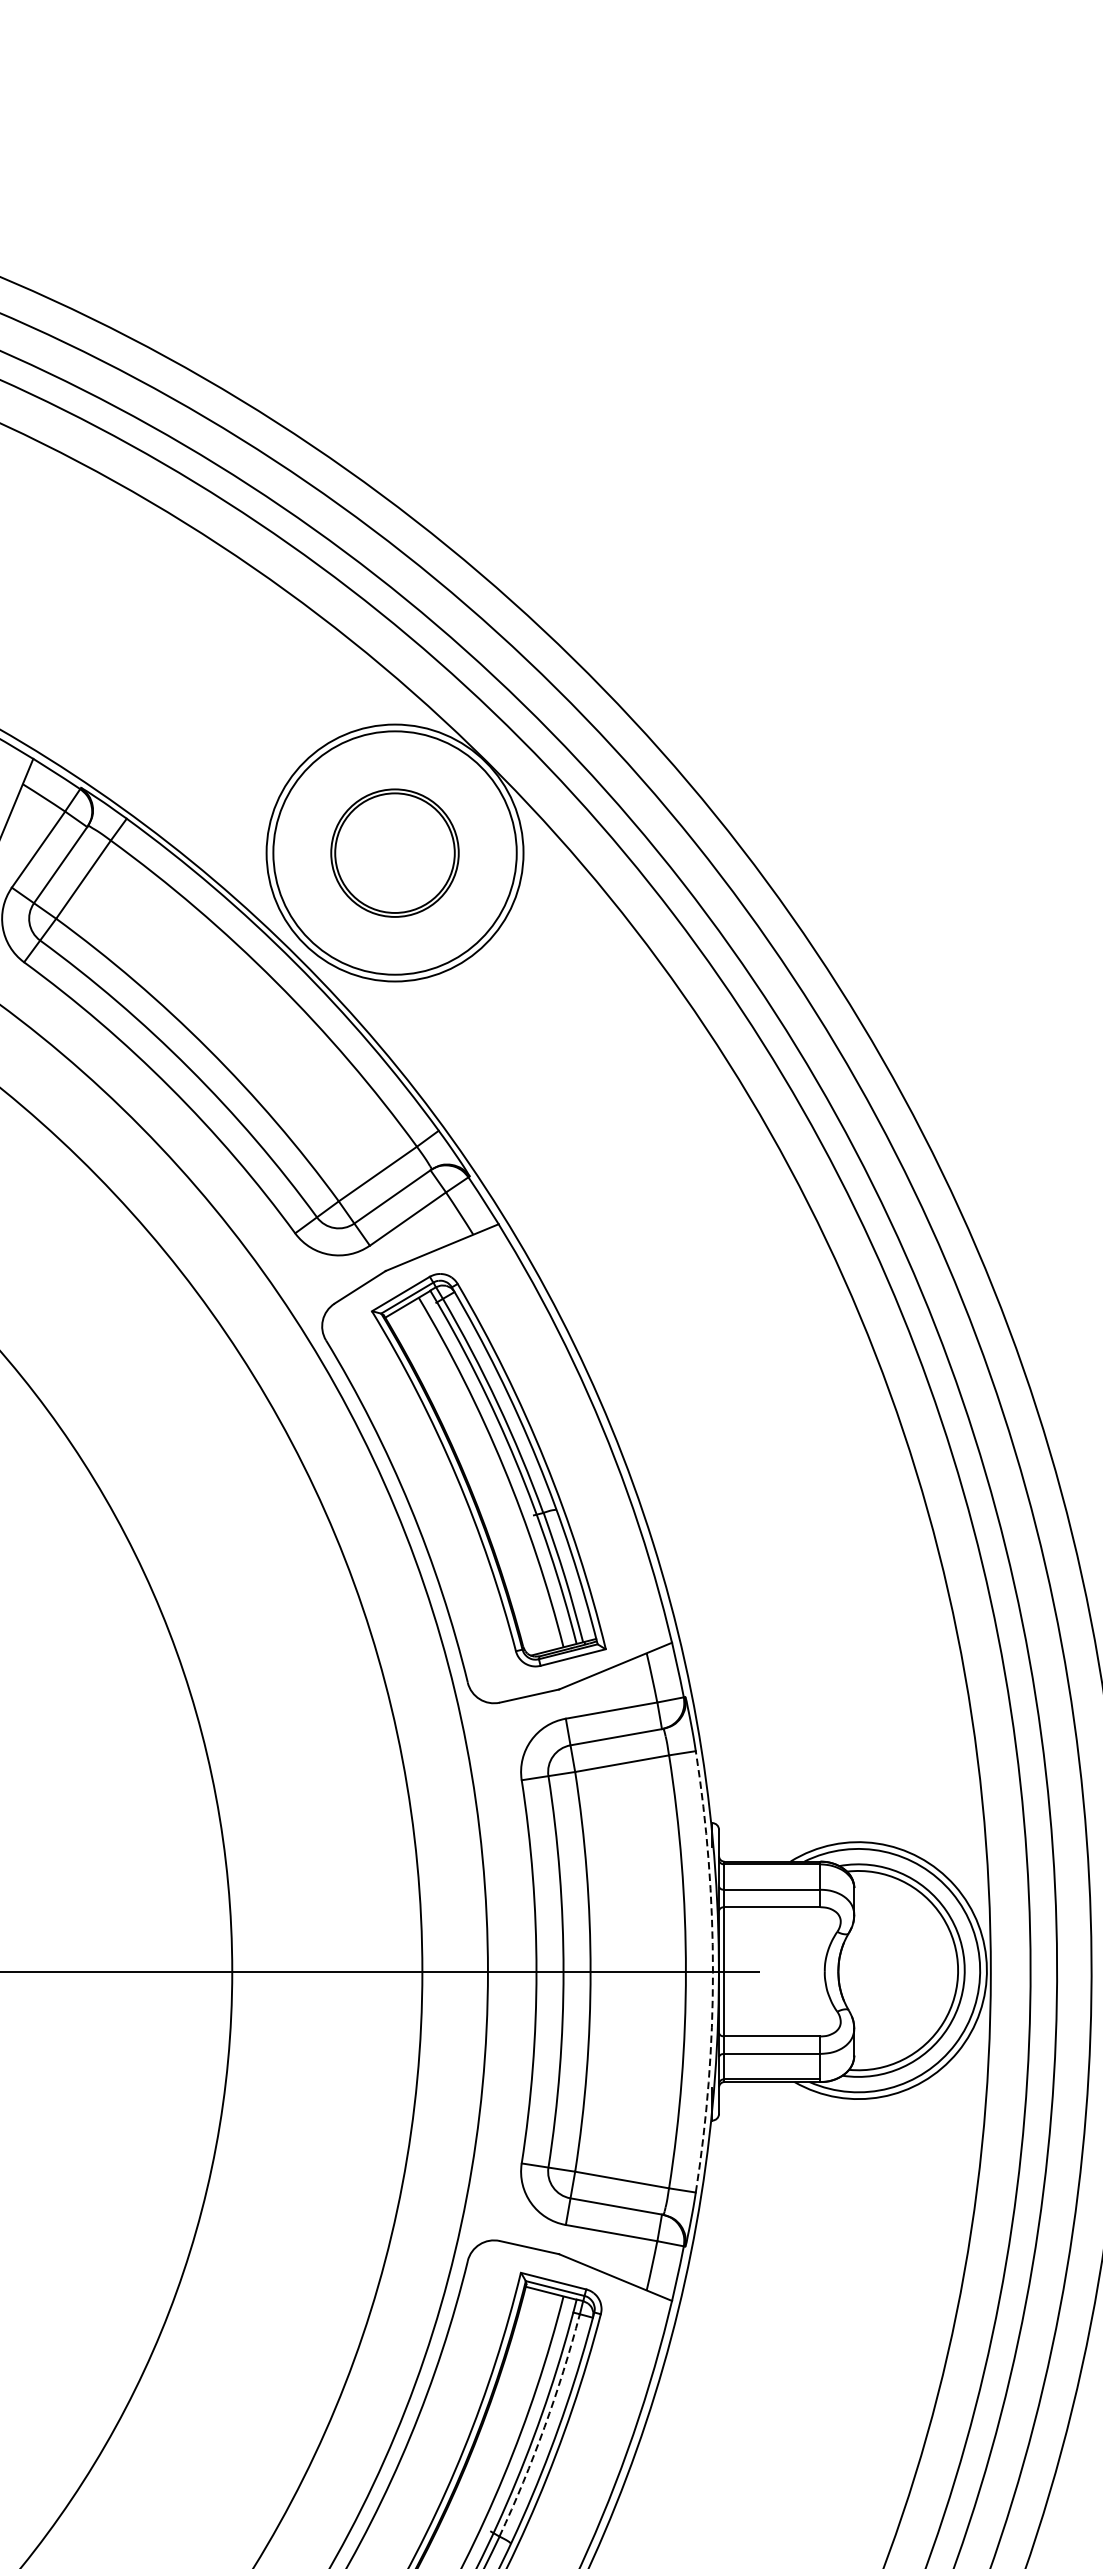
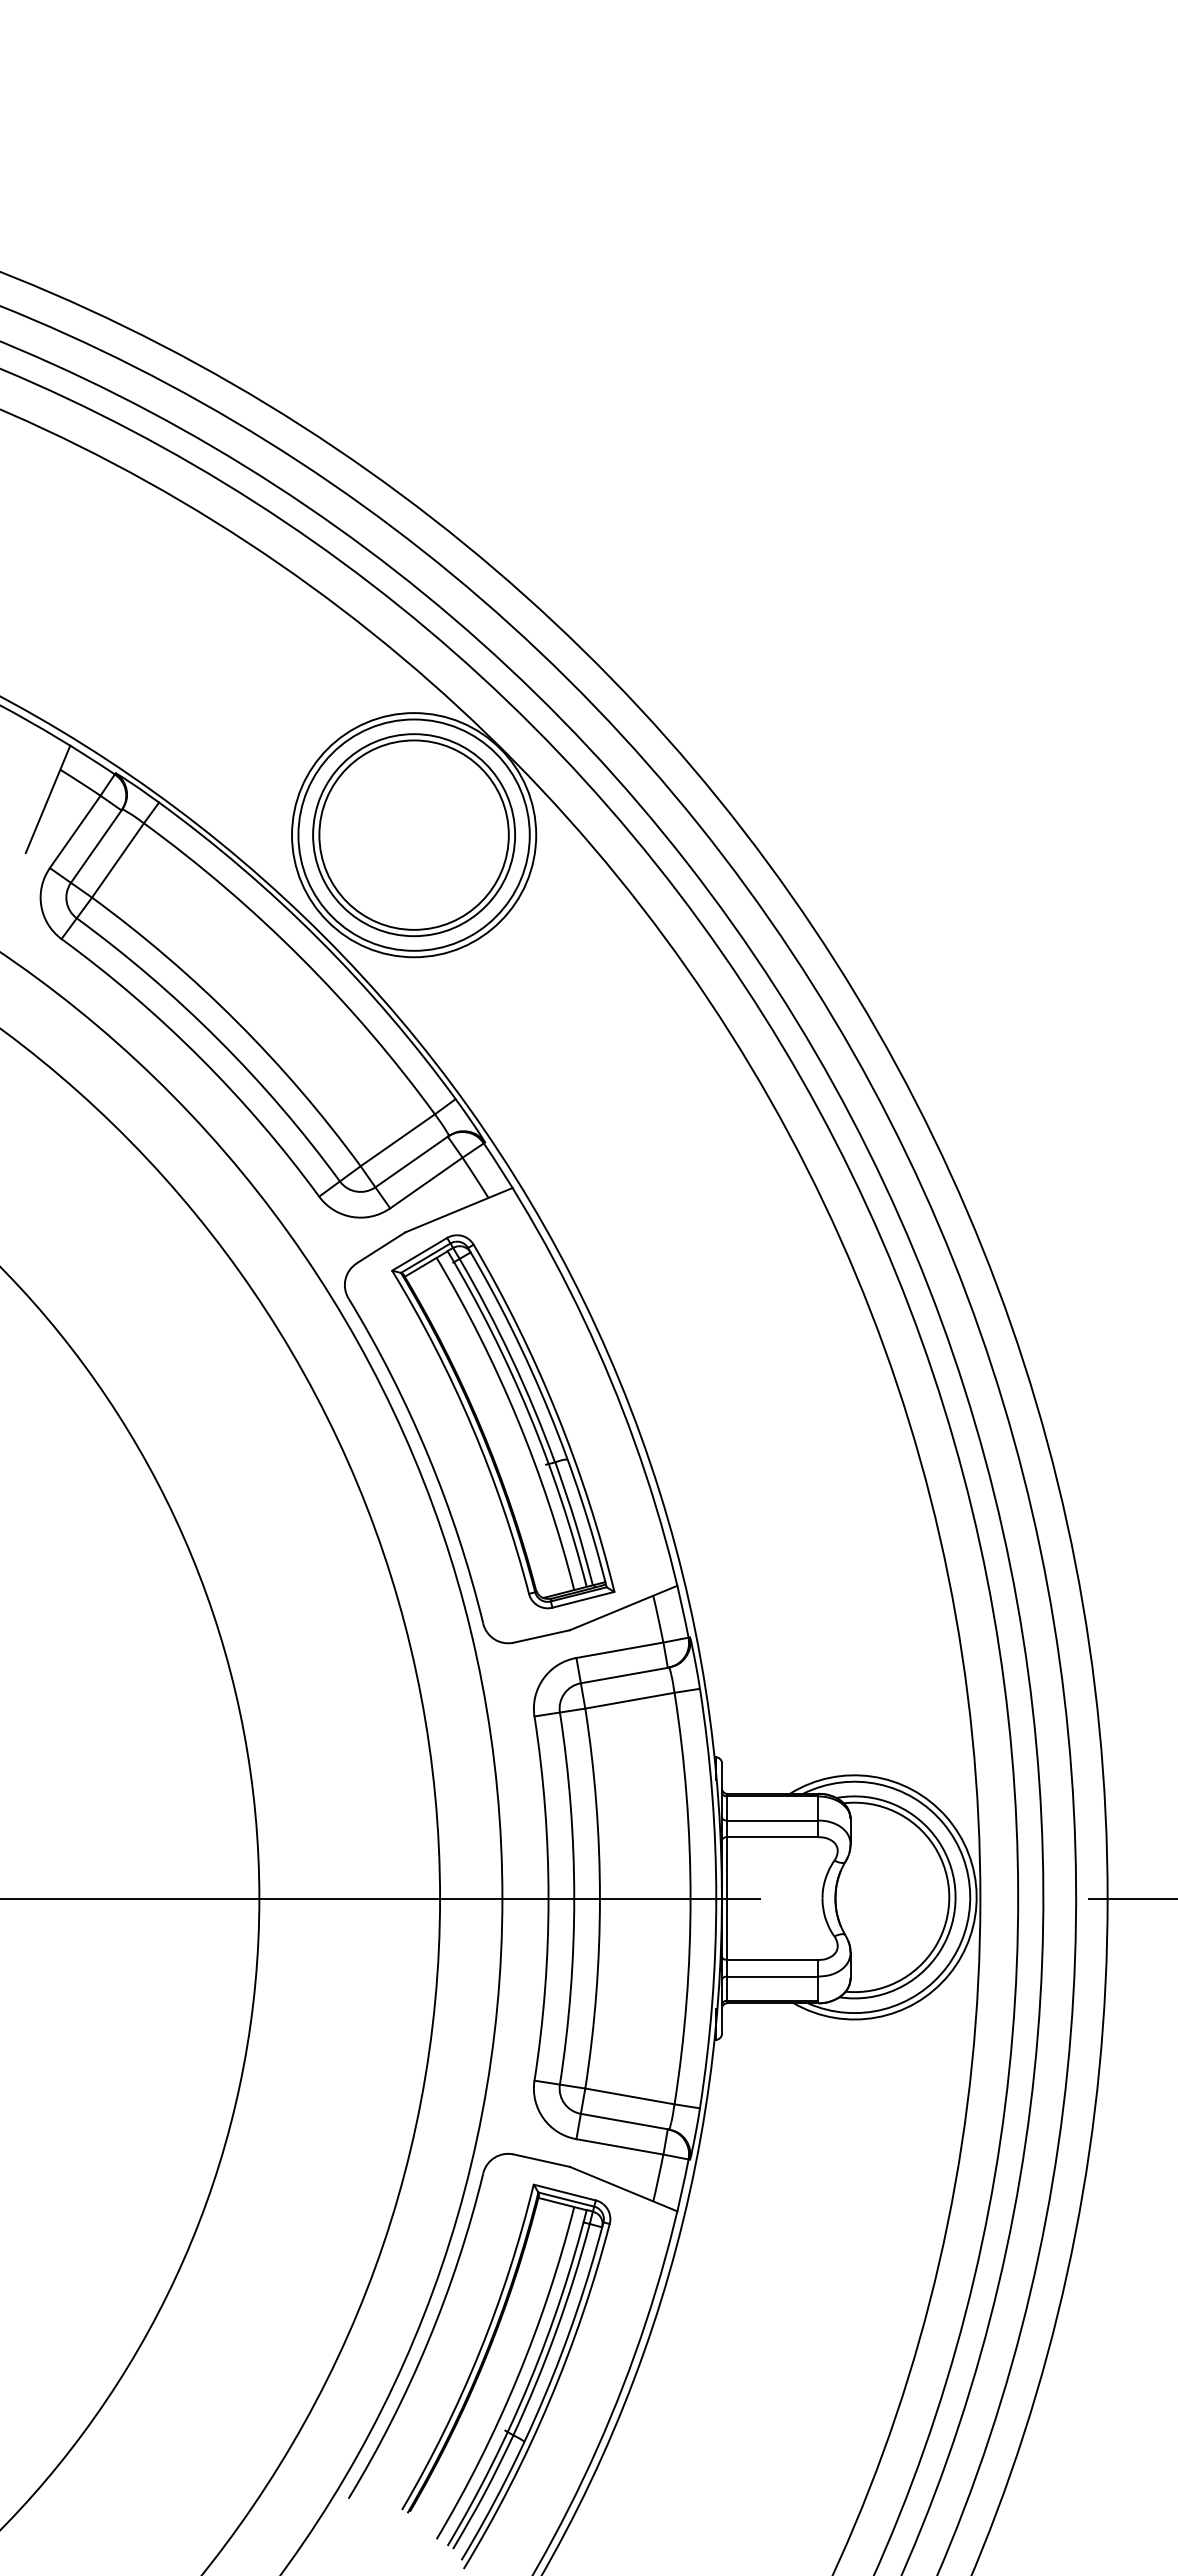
part: (394, 853) -> (413, 835), size x1.67
arc: (713, 1971) -> (716, 1898), dashed -> solid
arc: (544, 2427) -> (556, 2331), dashed -> solid

